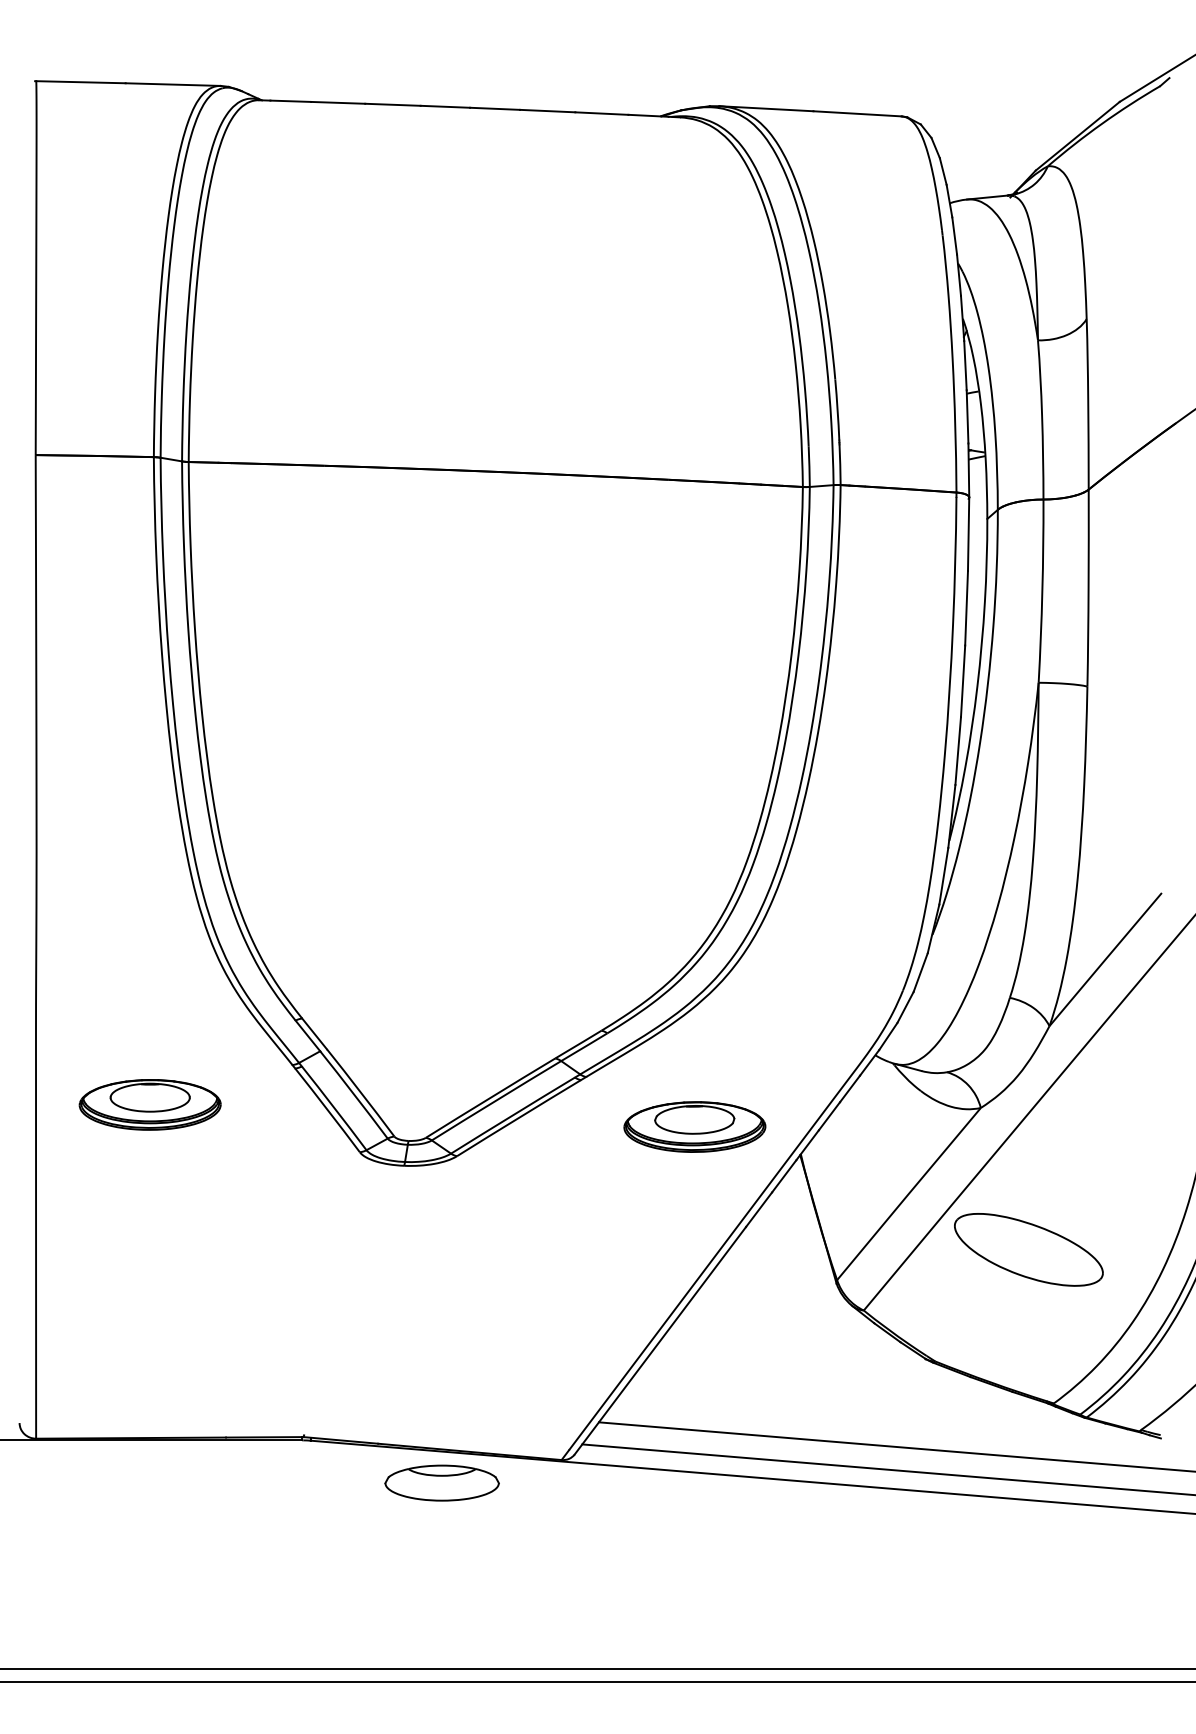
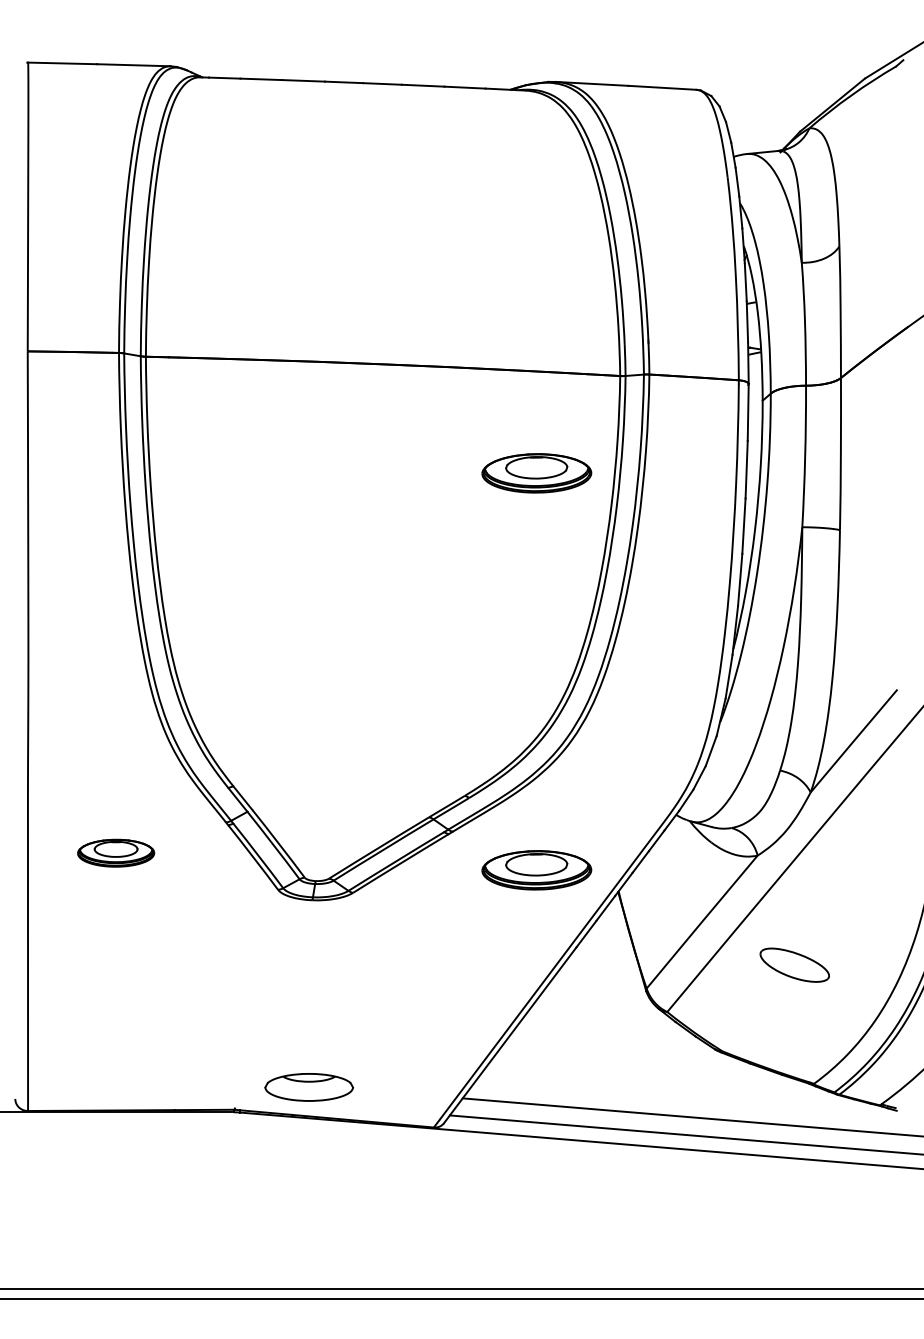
part: (694, 612) -> (536, 472), added
part: (149, 1104) -> (115, 852), size x0.7
part: (1028, 1249) -> (794, 964), size x0.6
part: (441, 1482) -> (308, 1086), moved

